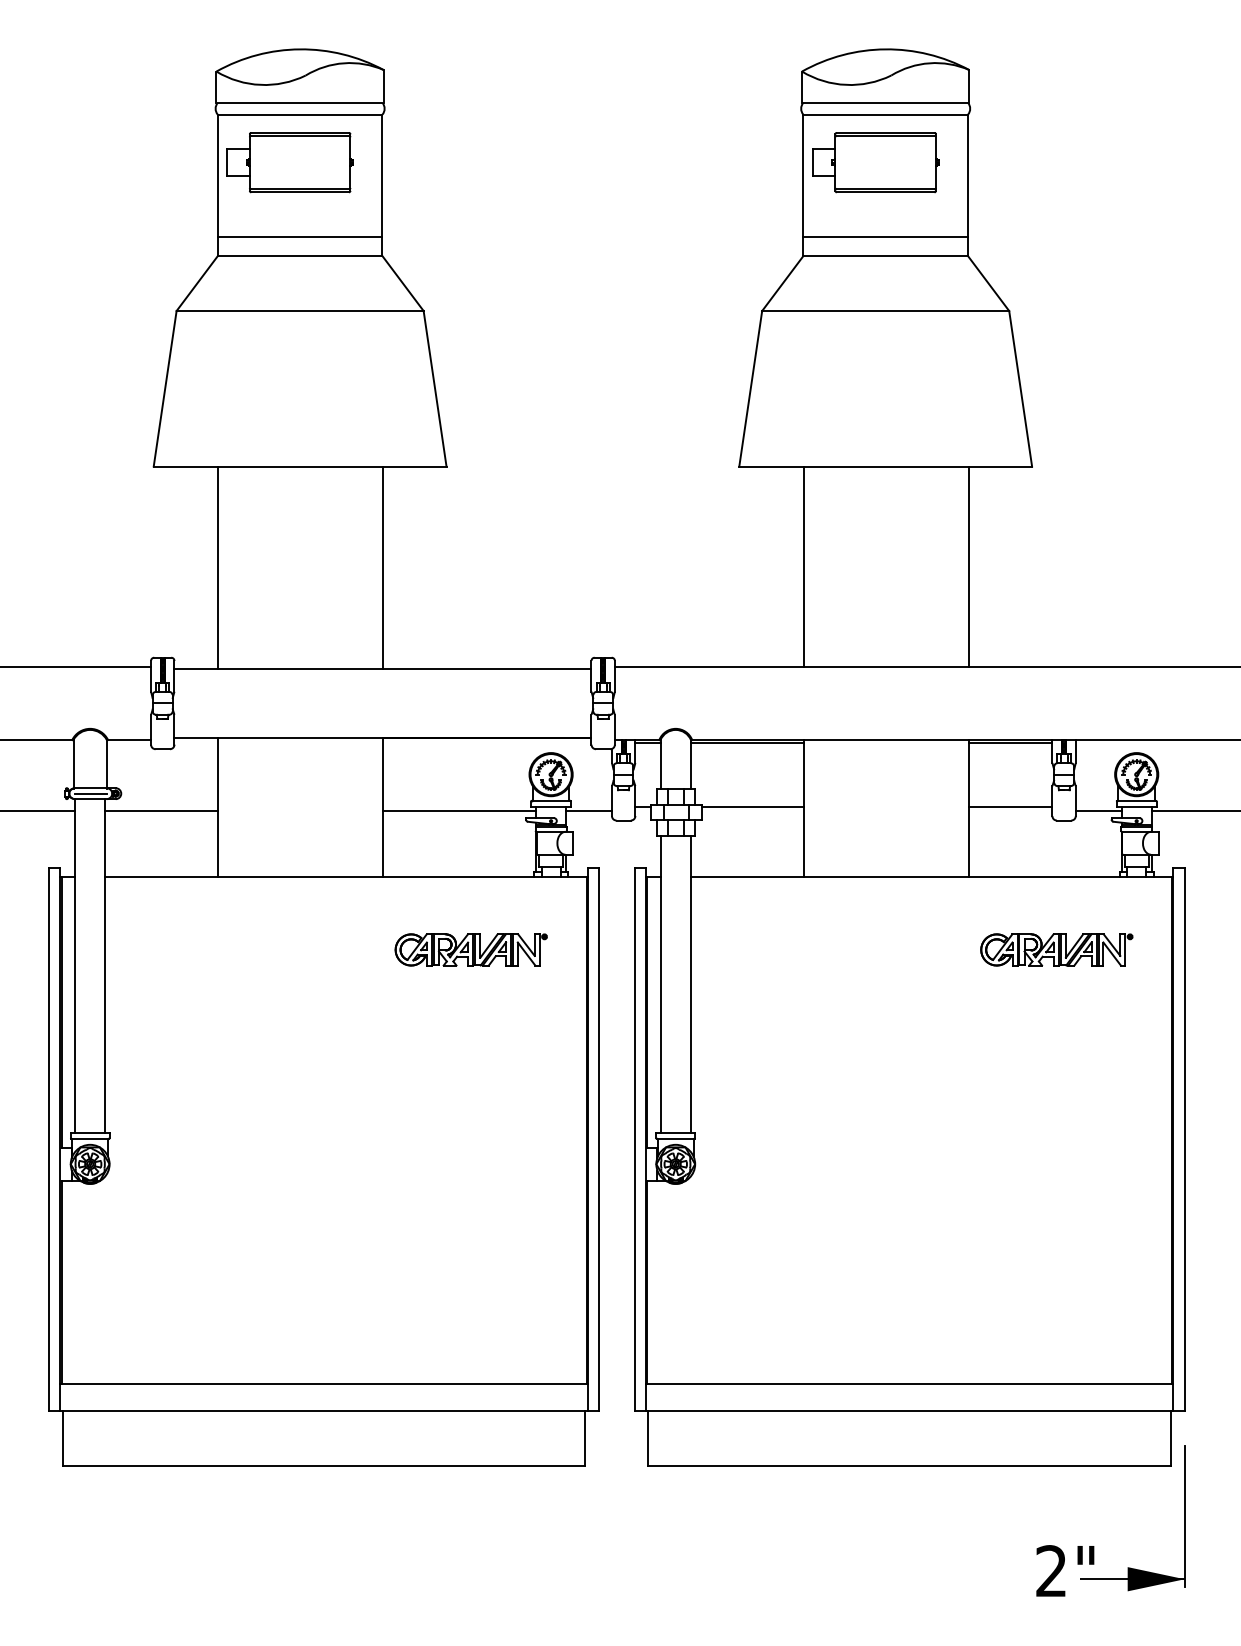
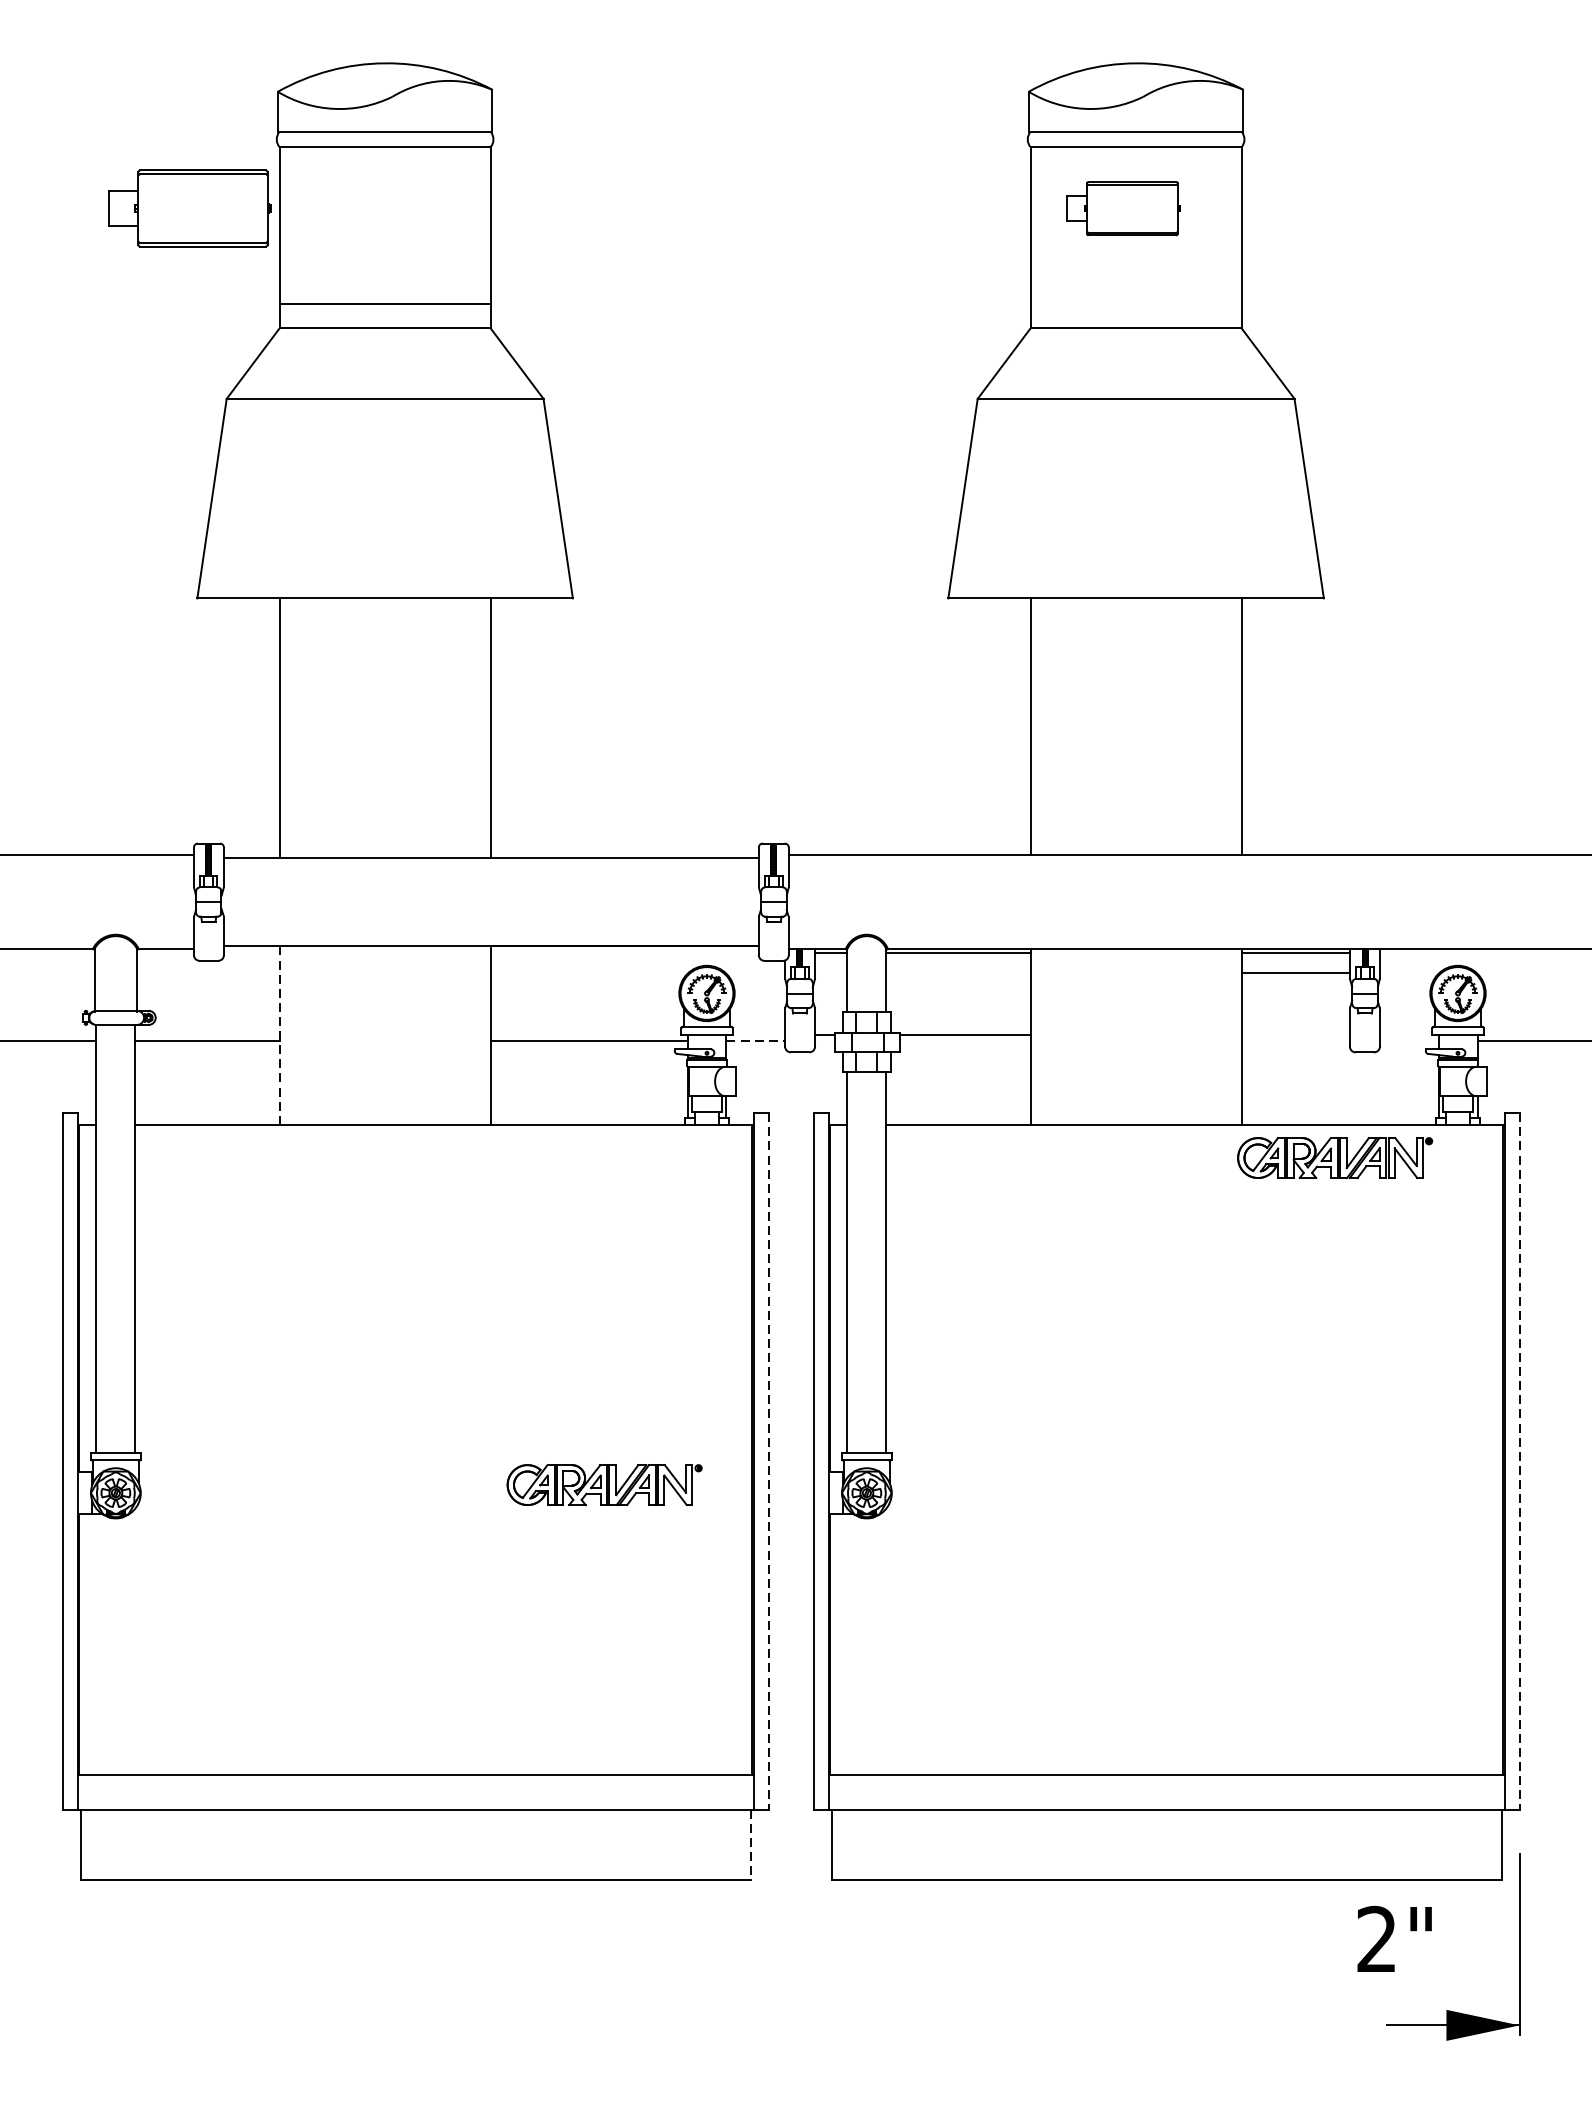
part: (289, 162) -> (189, 208), moved
part: (875, 162) -> (1123, 208), size x0.7
line: (885, 237) -> (1135, 304), removed
line: (90, 793) -> (116, 1017), removed
line: (1010, 806) -> (1296, 972), moved
line: (218, 807) -> (280, 1035), solid -> dashed
line: (589, 811) -> (756, 1040), solid -> dashed
line: (1098, 811) -> (1409, 1040), removed
part: (470, 949) -> (603, 1484), moved
part: (1056, 949) -> (1334, 1157), moved
line: (599, 1139) -> (769, 1461), solid -> dashed
line: (1184, 1139) -> (1519, 1461), solid -> dashed
line: (585, 1439) -> (751, 1846), solid -> dashed
text: (1065, 1570) -> (1394, 1938), moved

